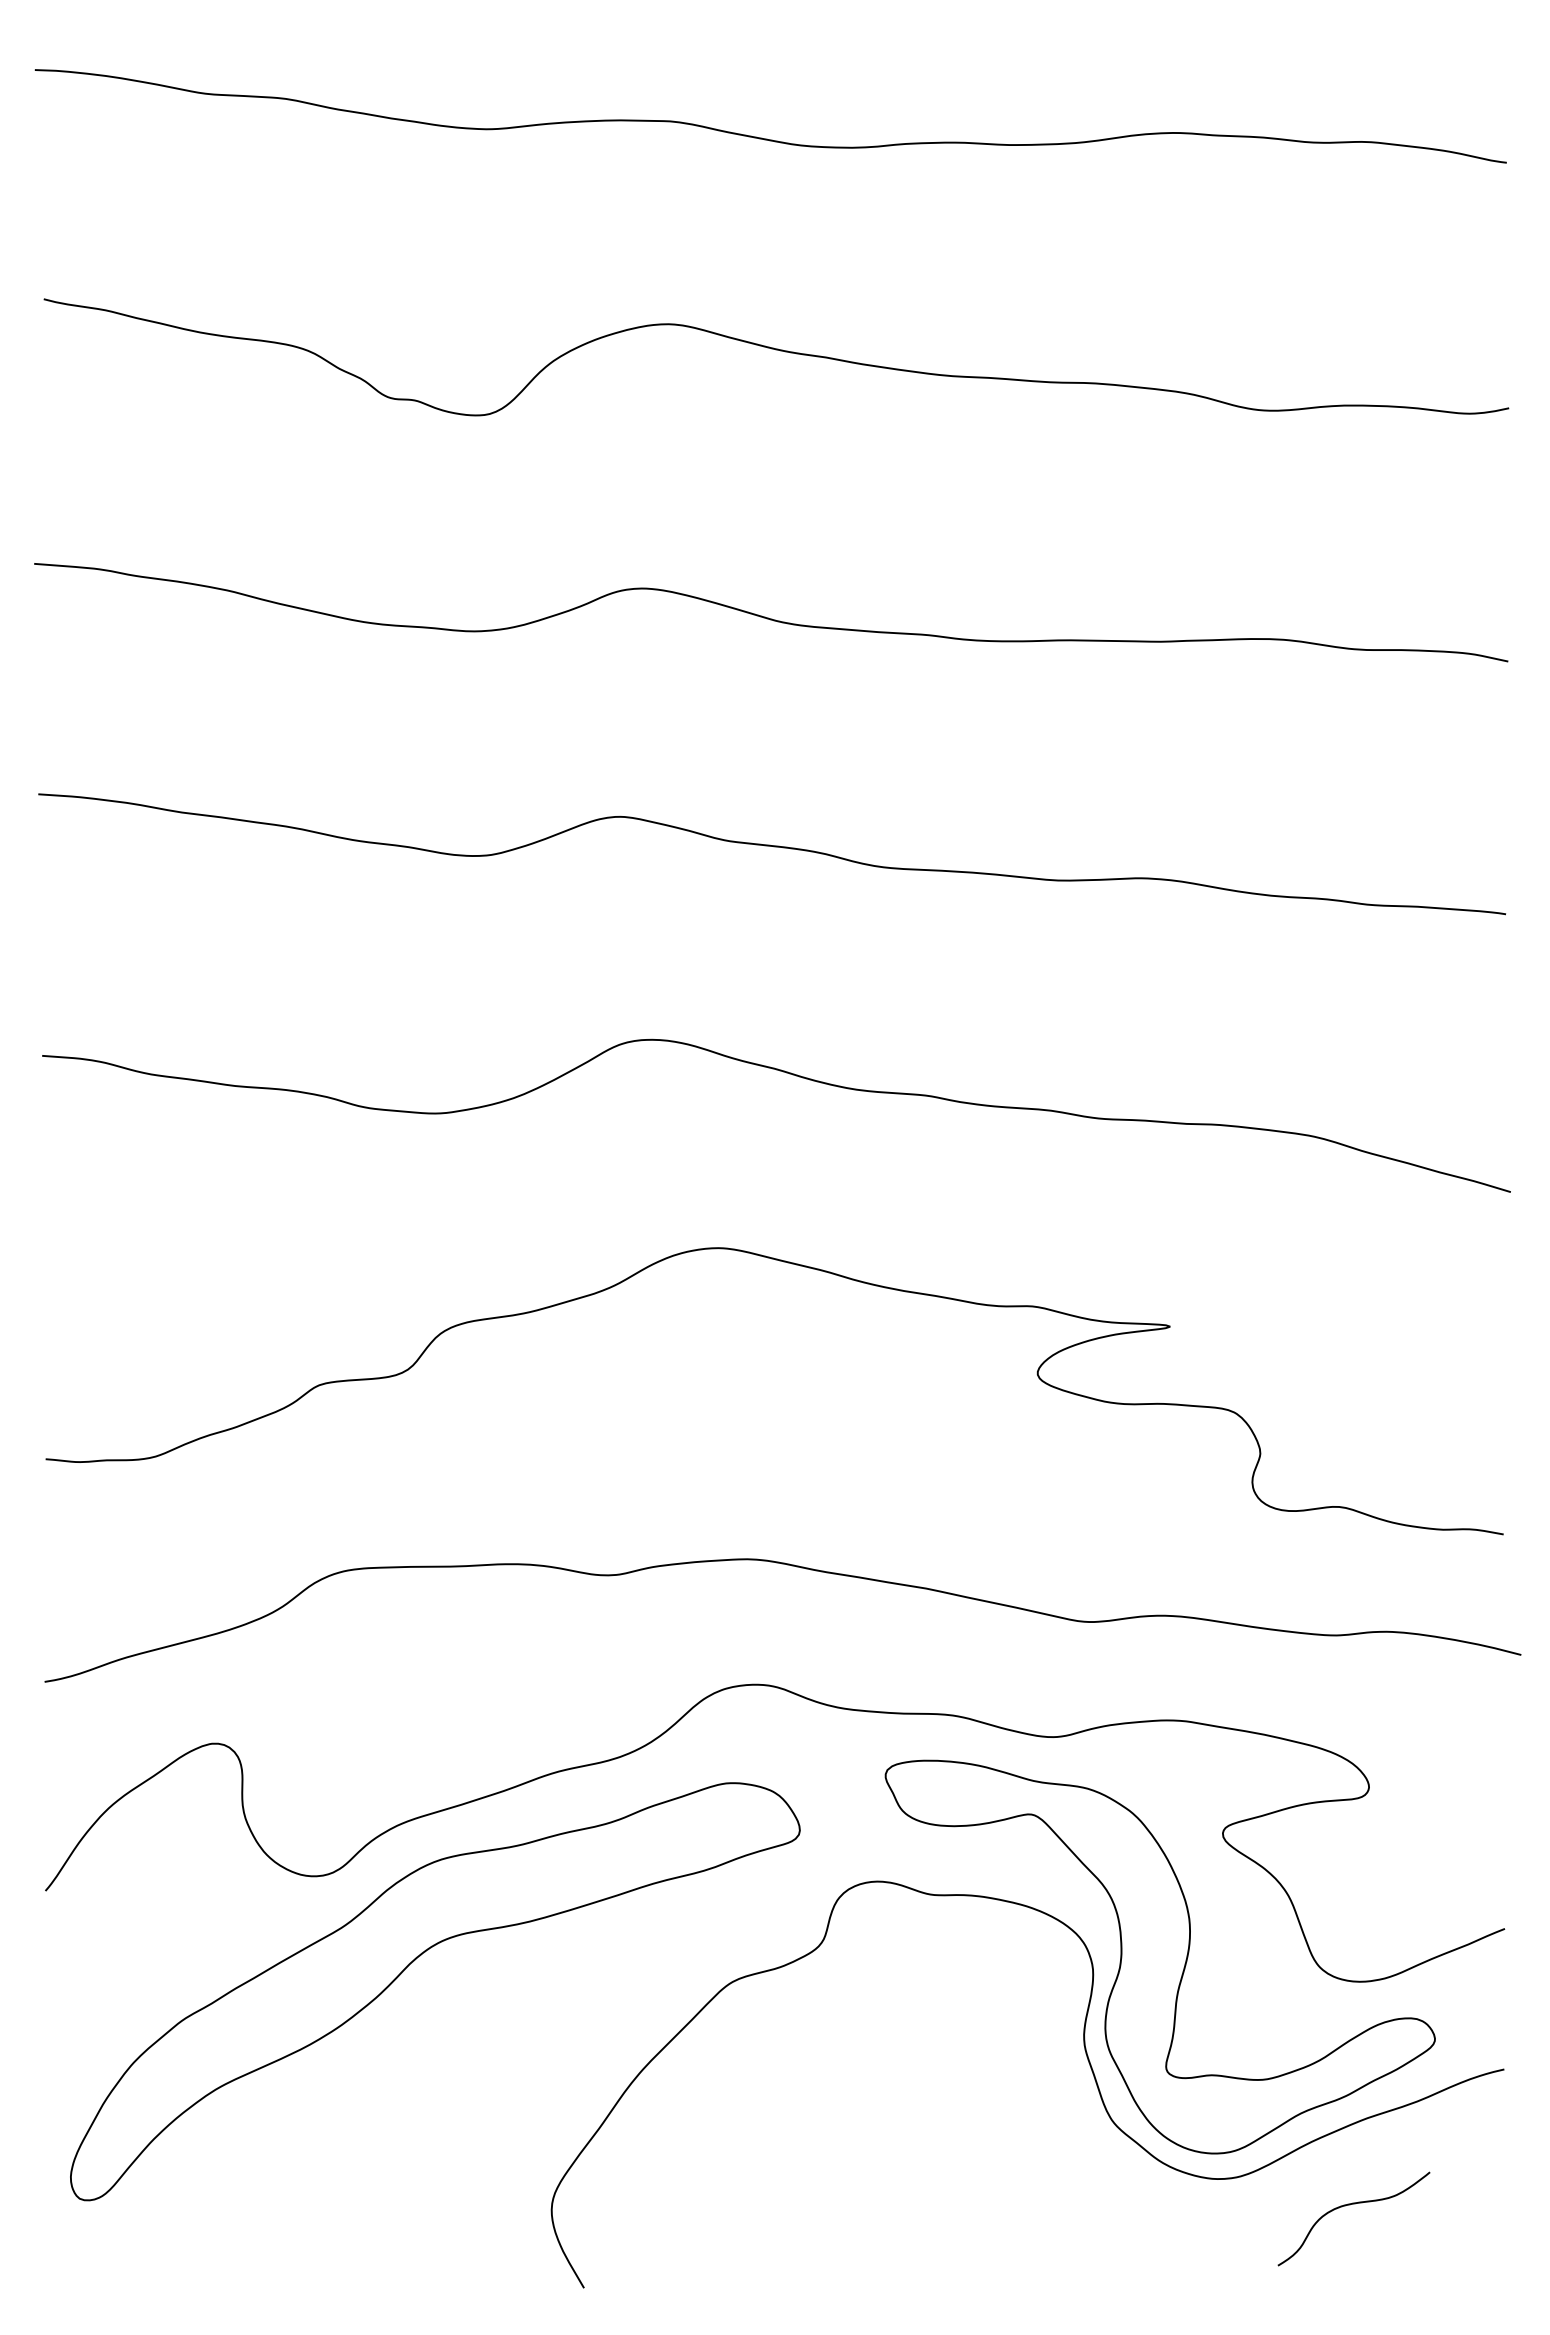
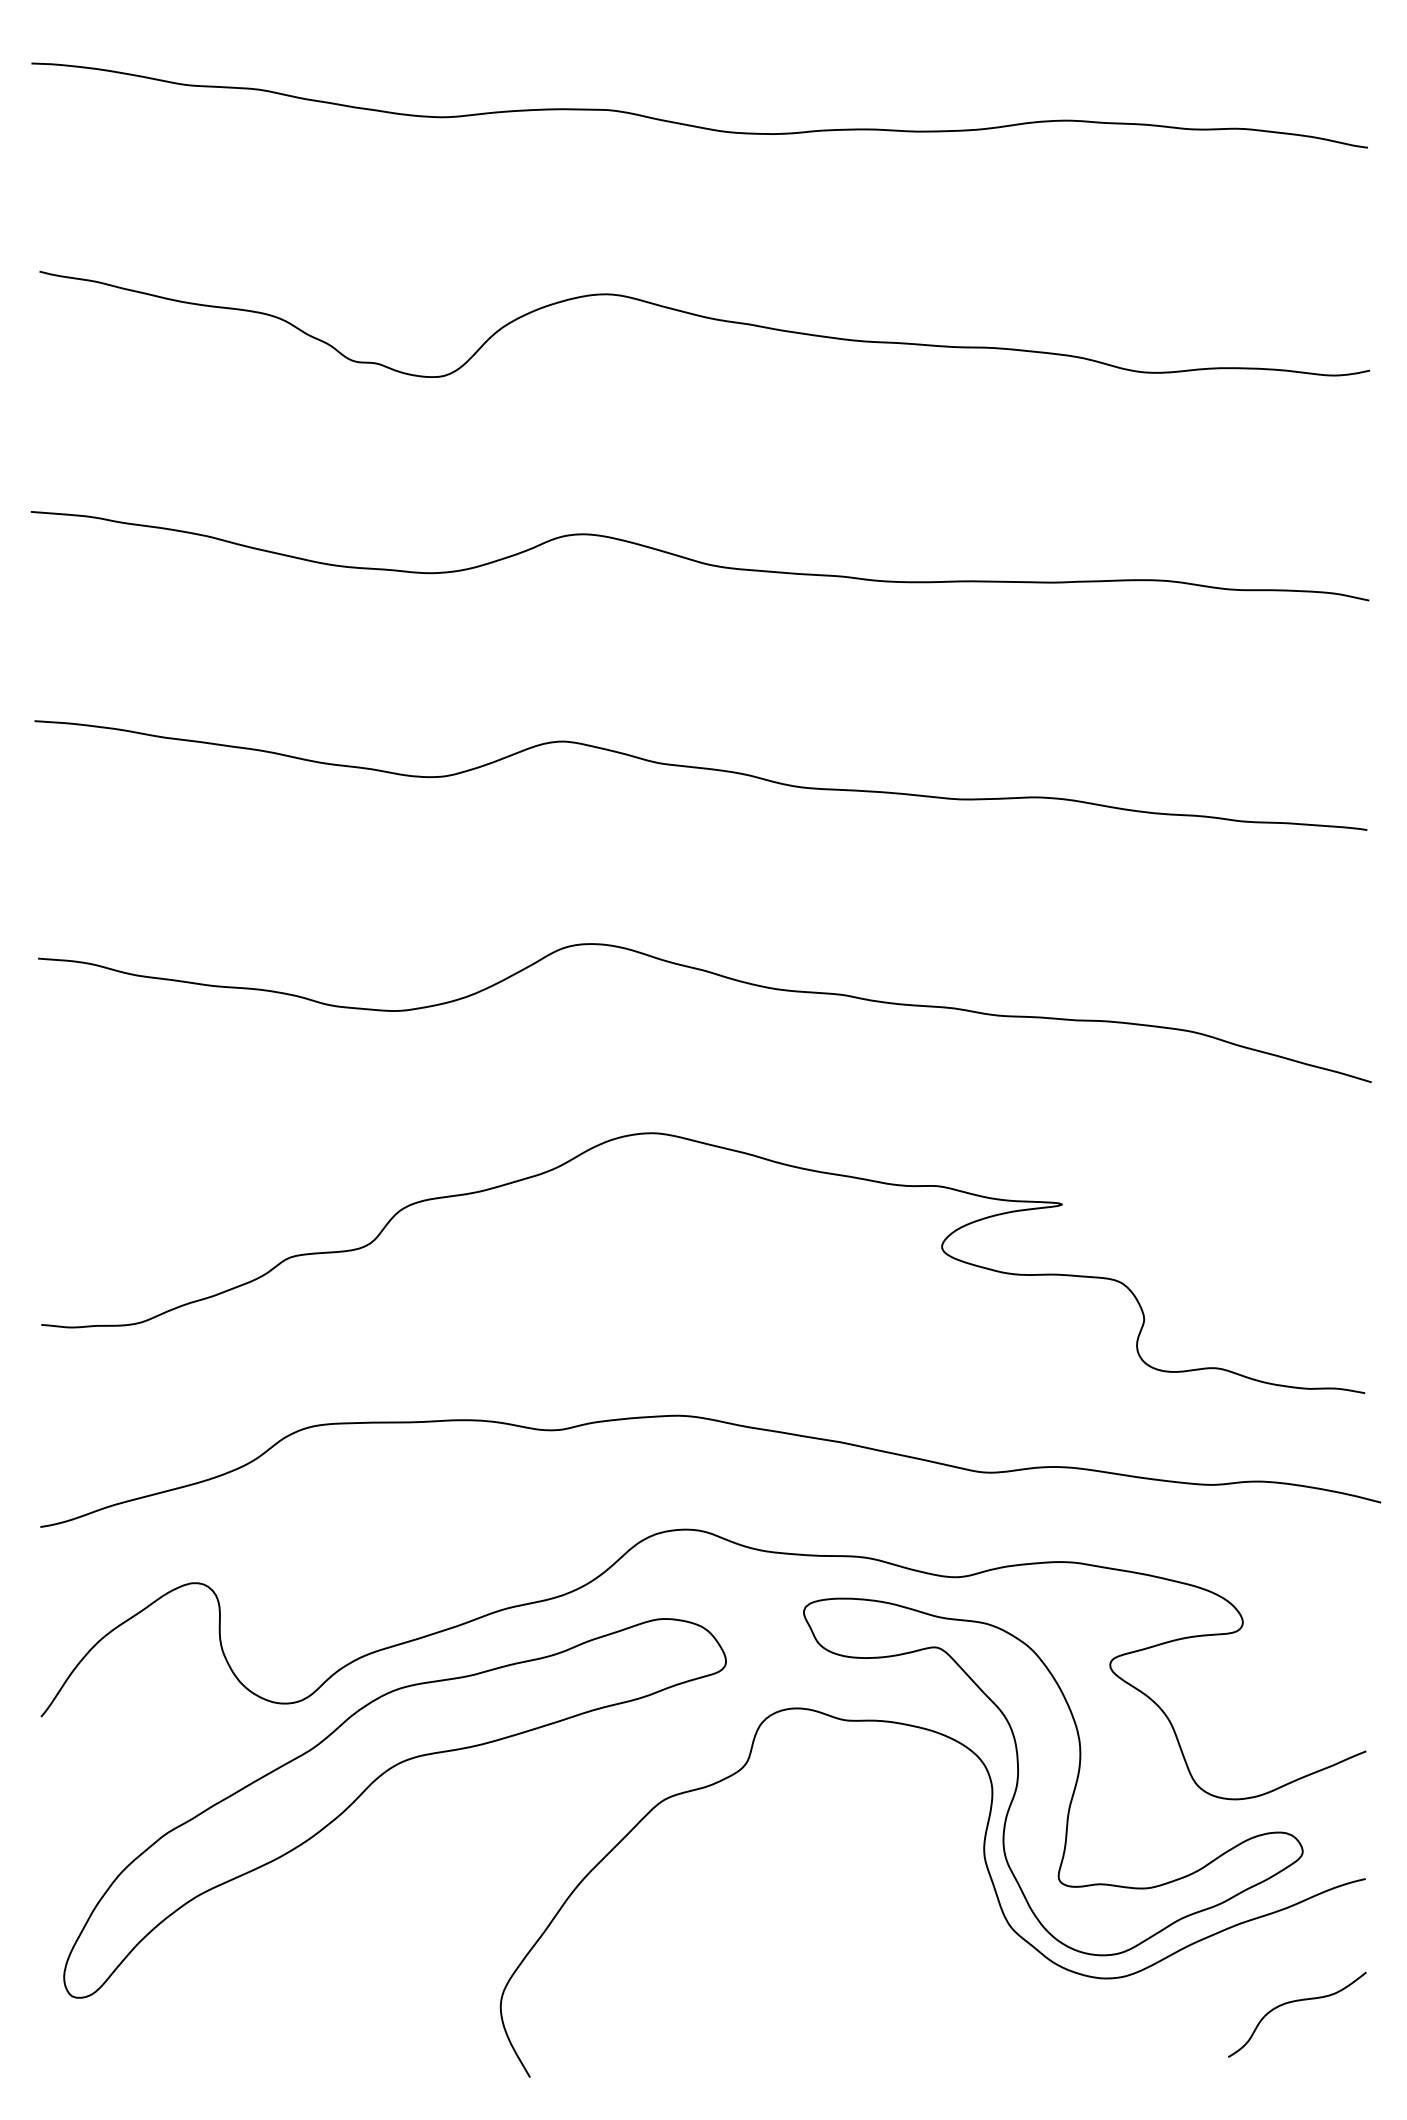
curve: (1350, 2205) -> (1294, 2002), moved

